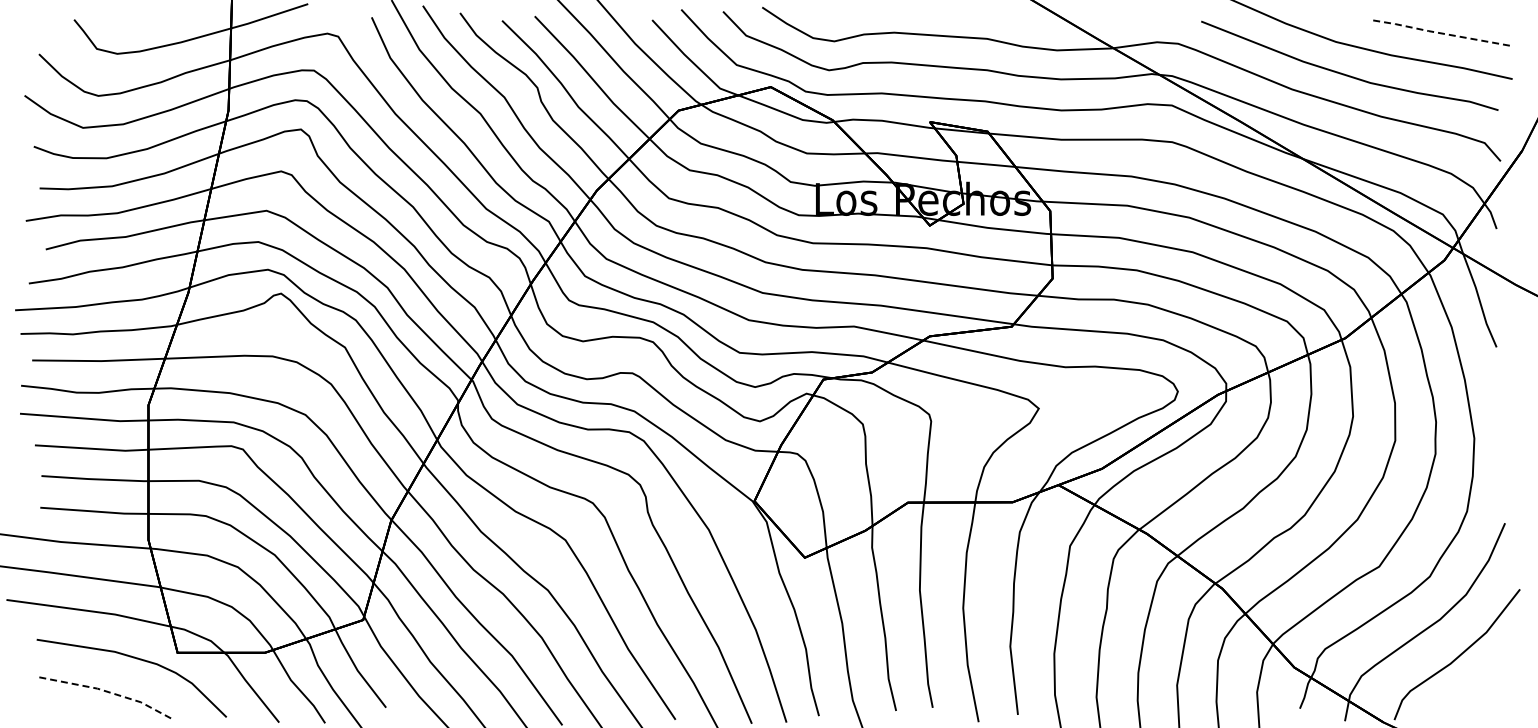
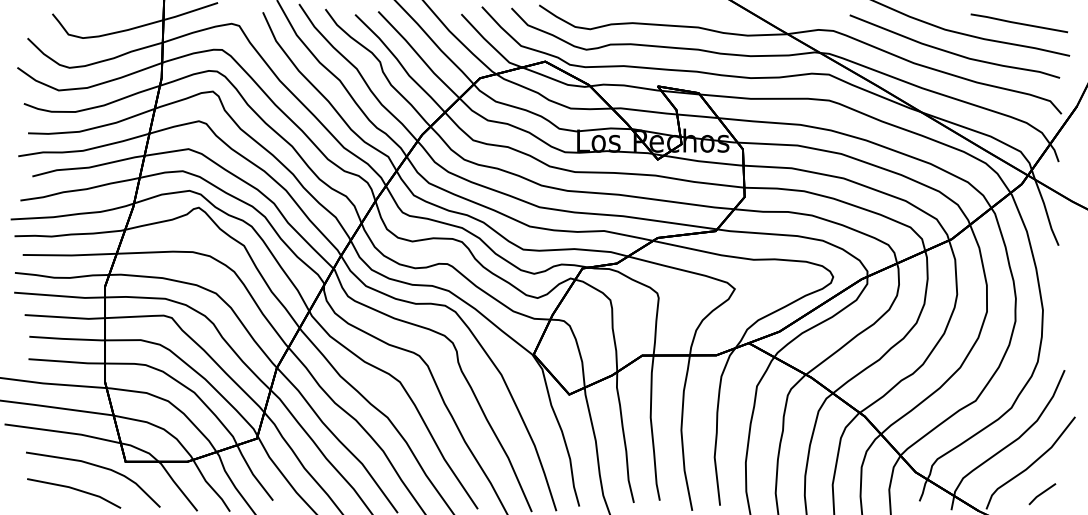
line: (1439, 33) -> (1018, 23), dashed -> solid
line: (106, 691) -> (75, 489), dashed -> solid
line: (1473, 698) -> (1042, 494), added

